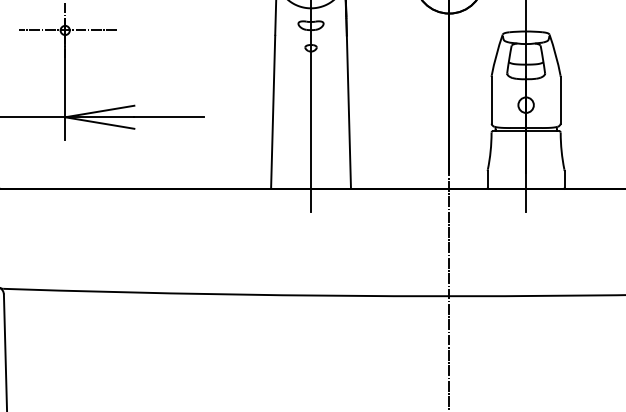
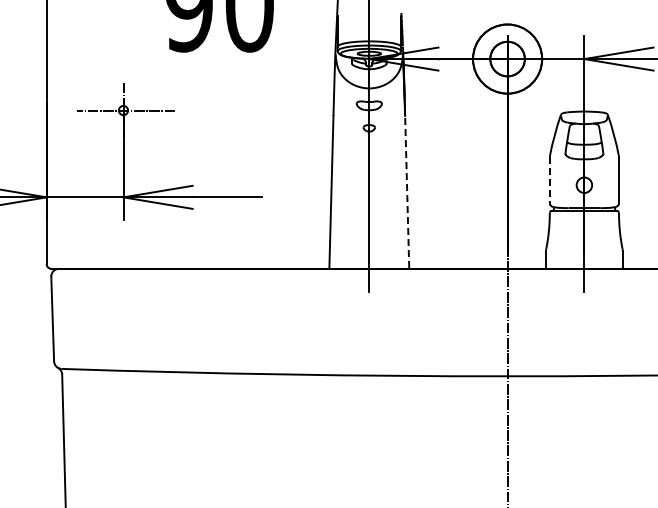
line: (491, 100) -> (549, 180), solid -> dashed
line: (349, 111) -> (407, 191), solid -> dashed

